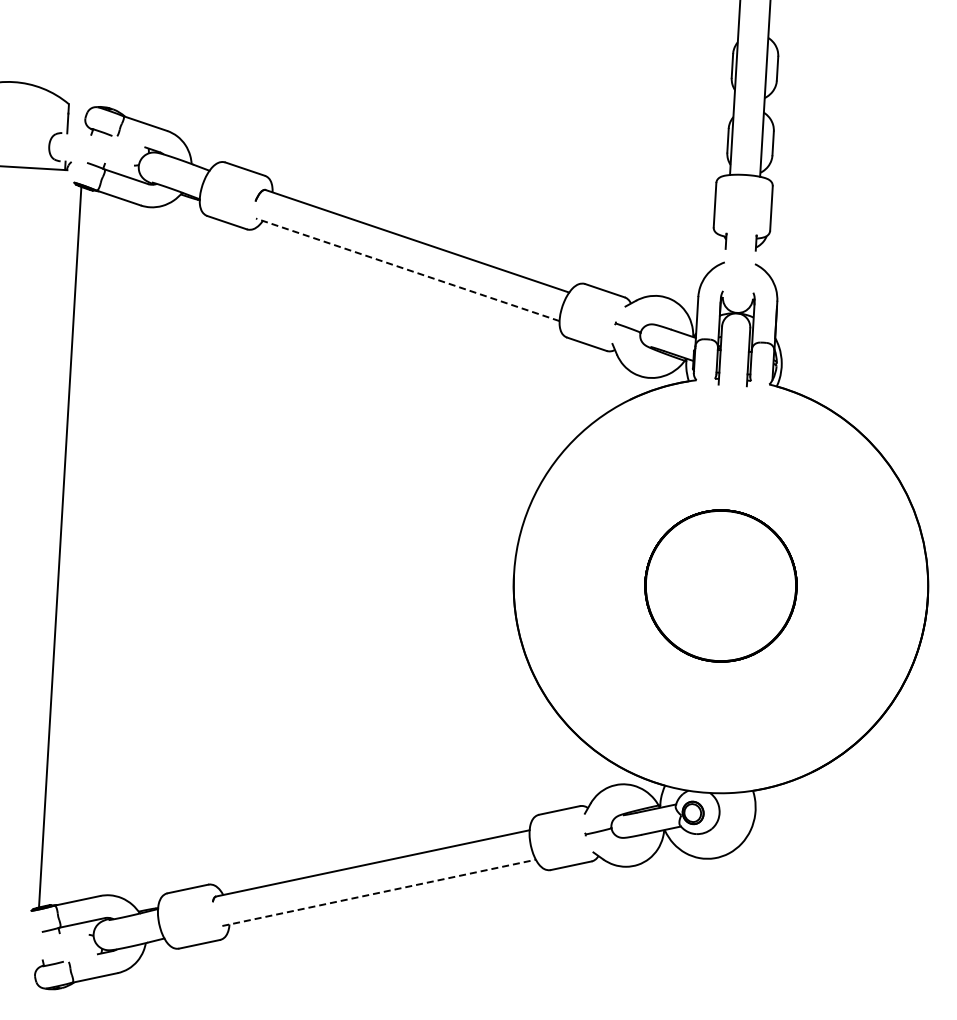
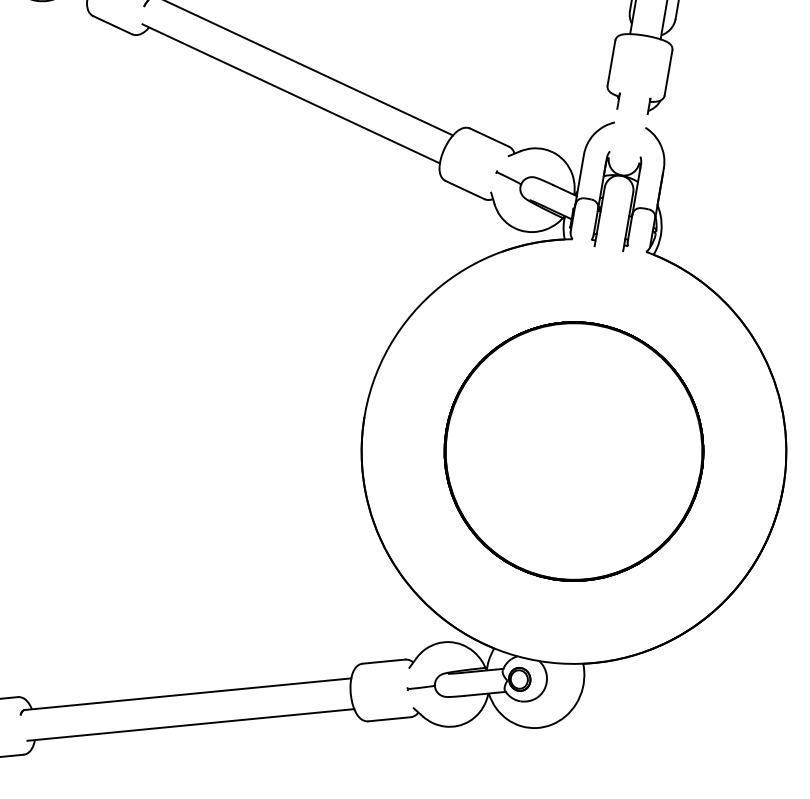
line: (407, 269) -> (290, 93), dashed -> solid
part: (720, 585) -> (573, 450), size x1.67
line: (379, 892) -> (191, 724), dashed -> solid

